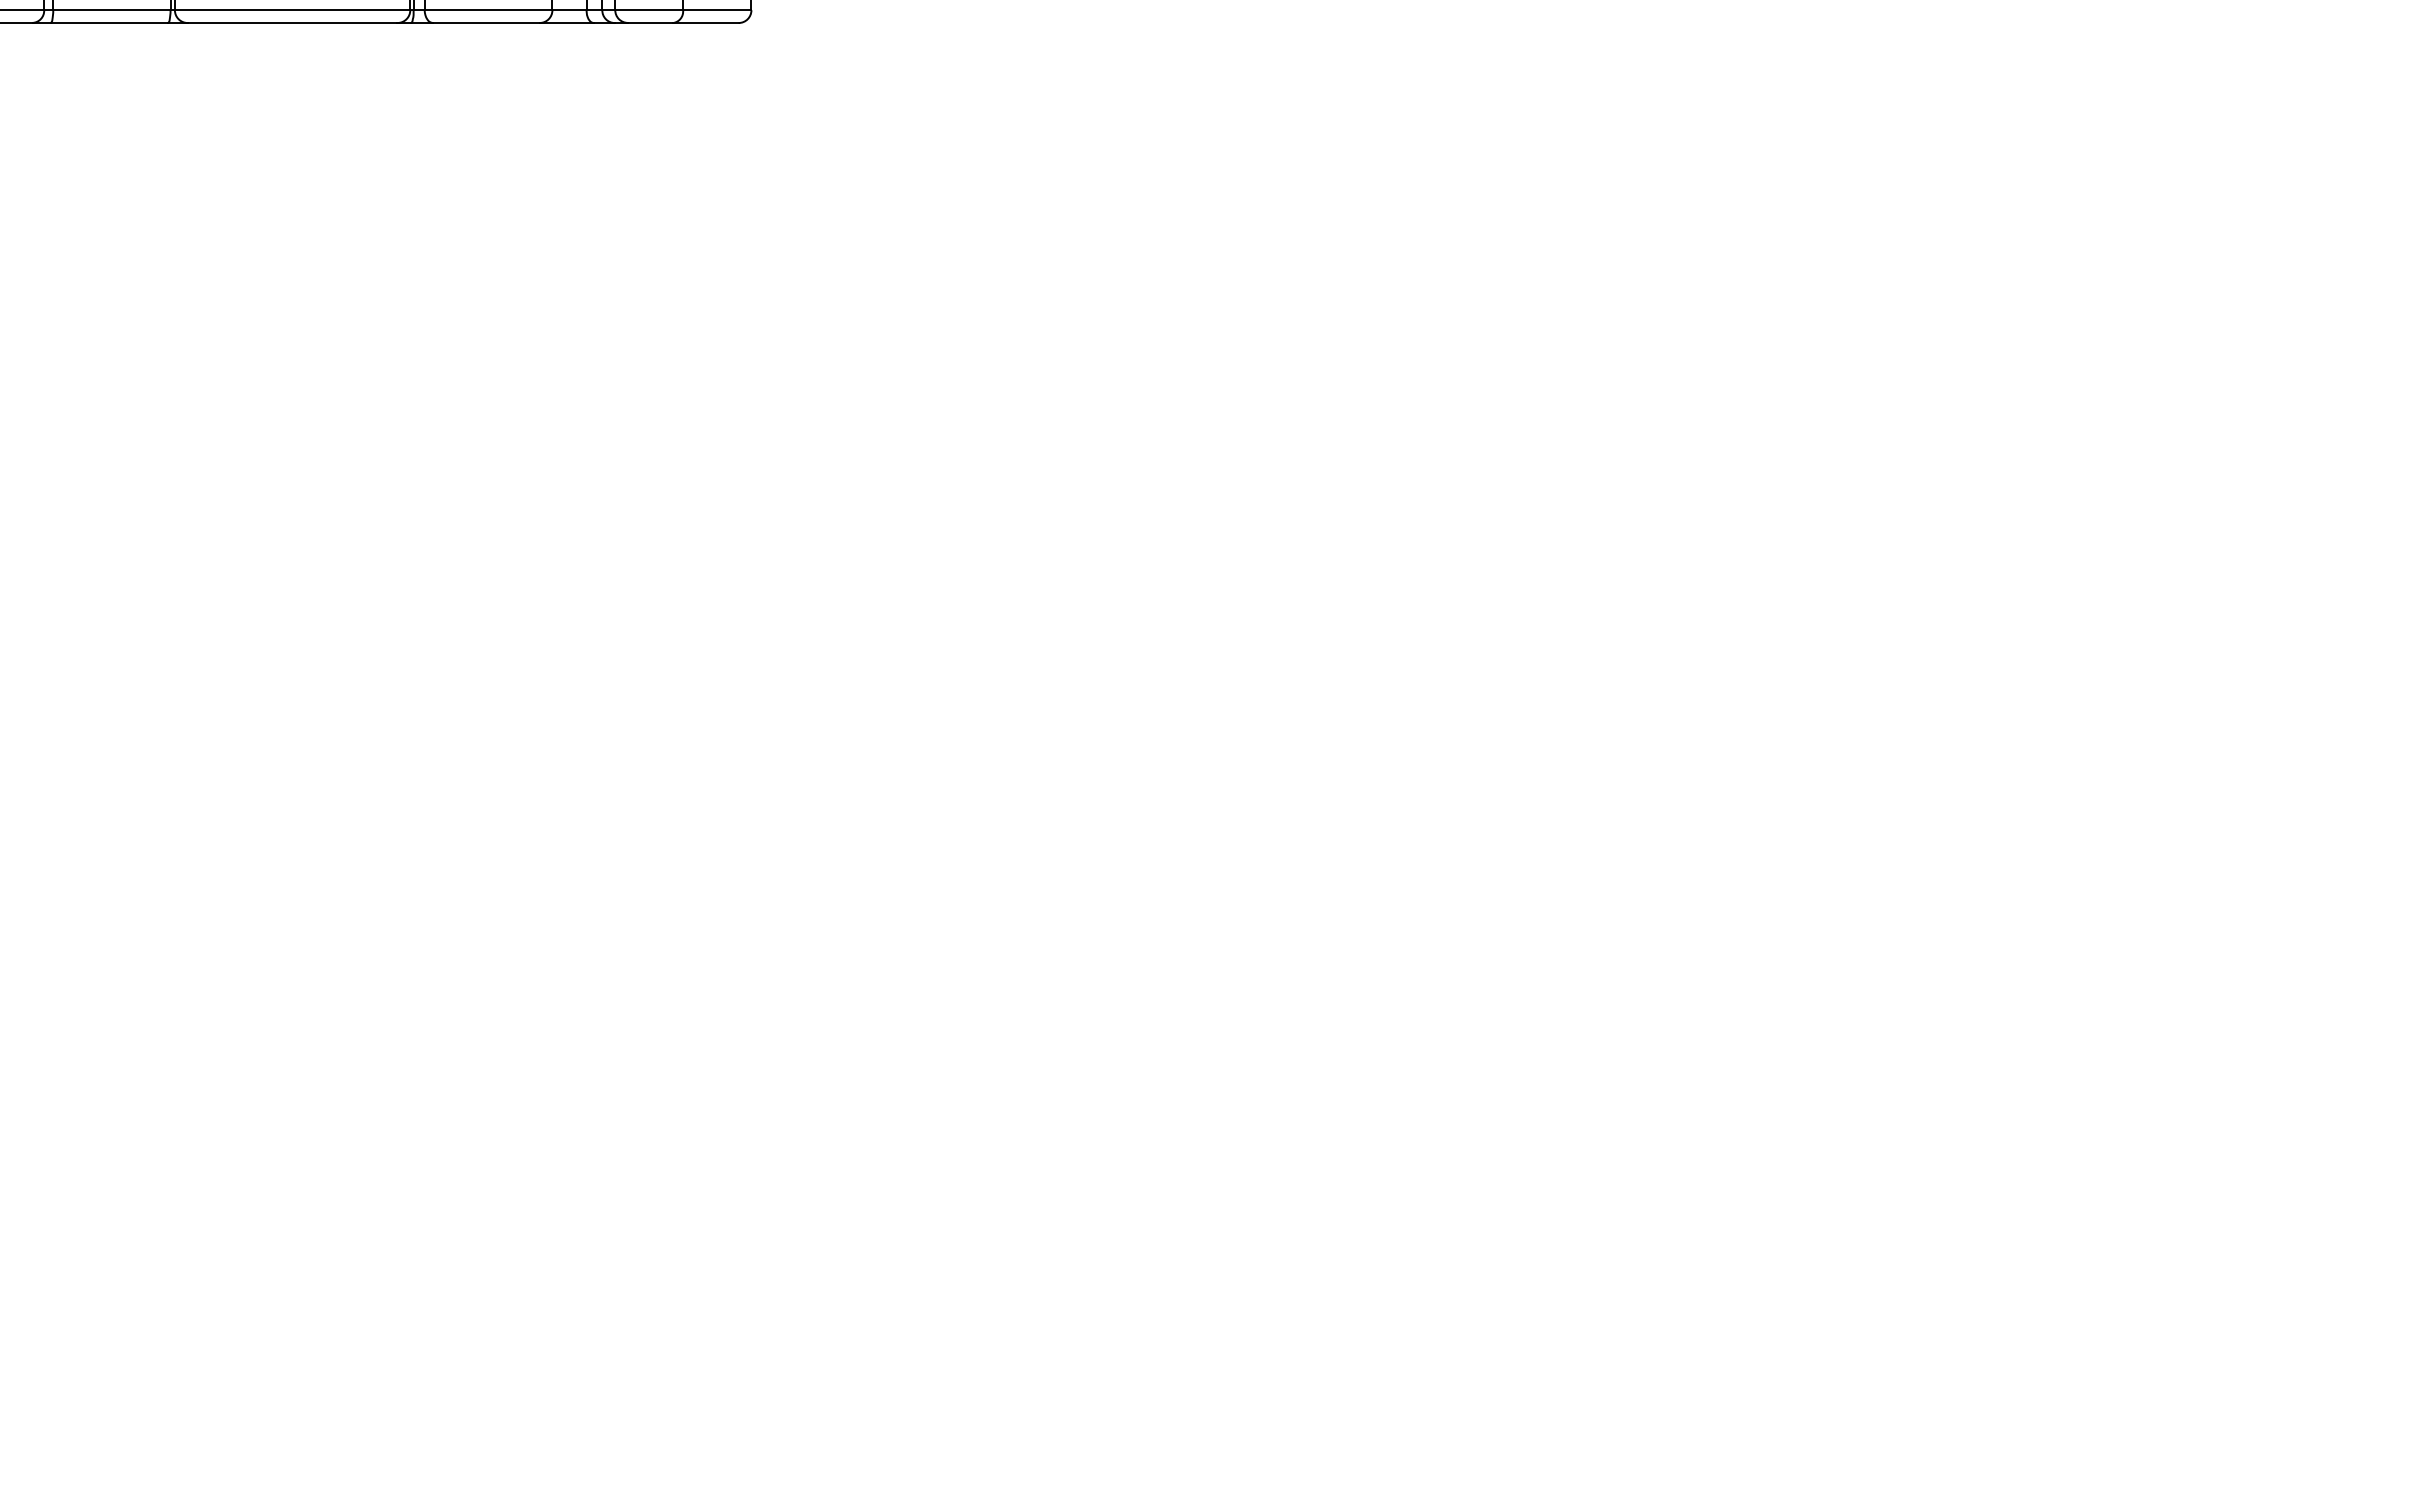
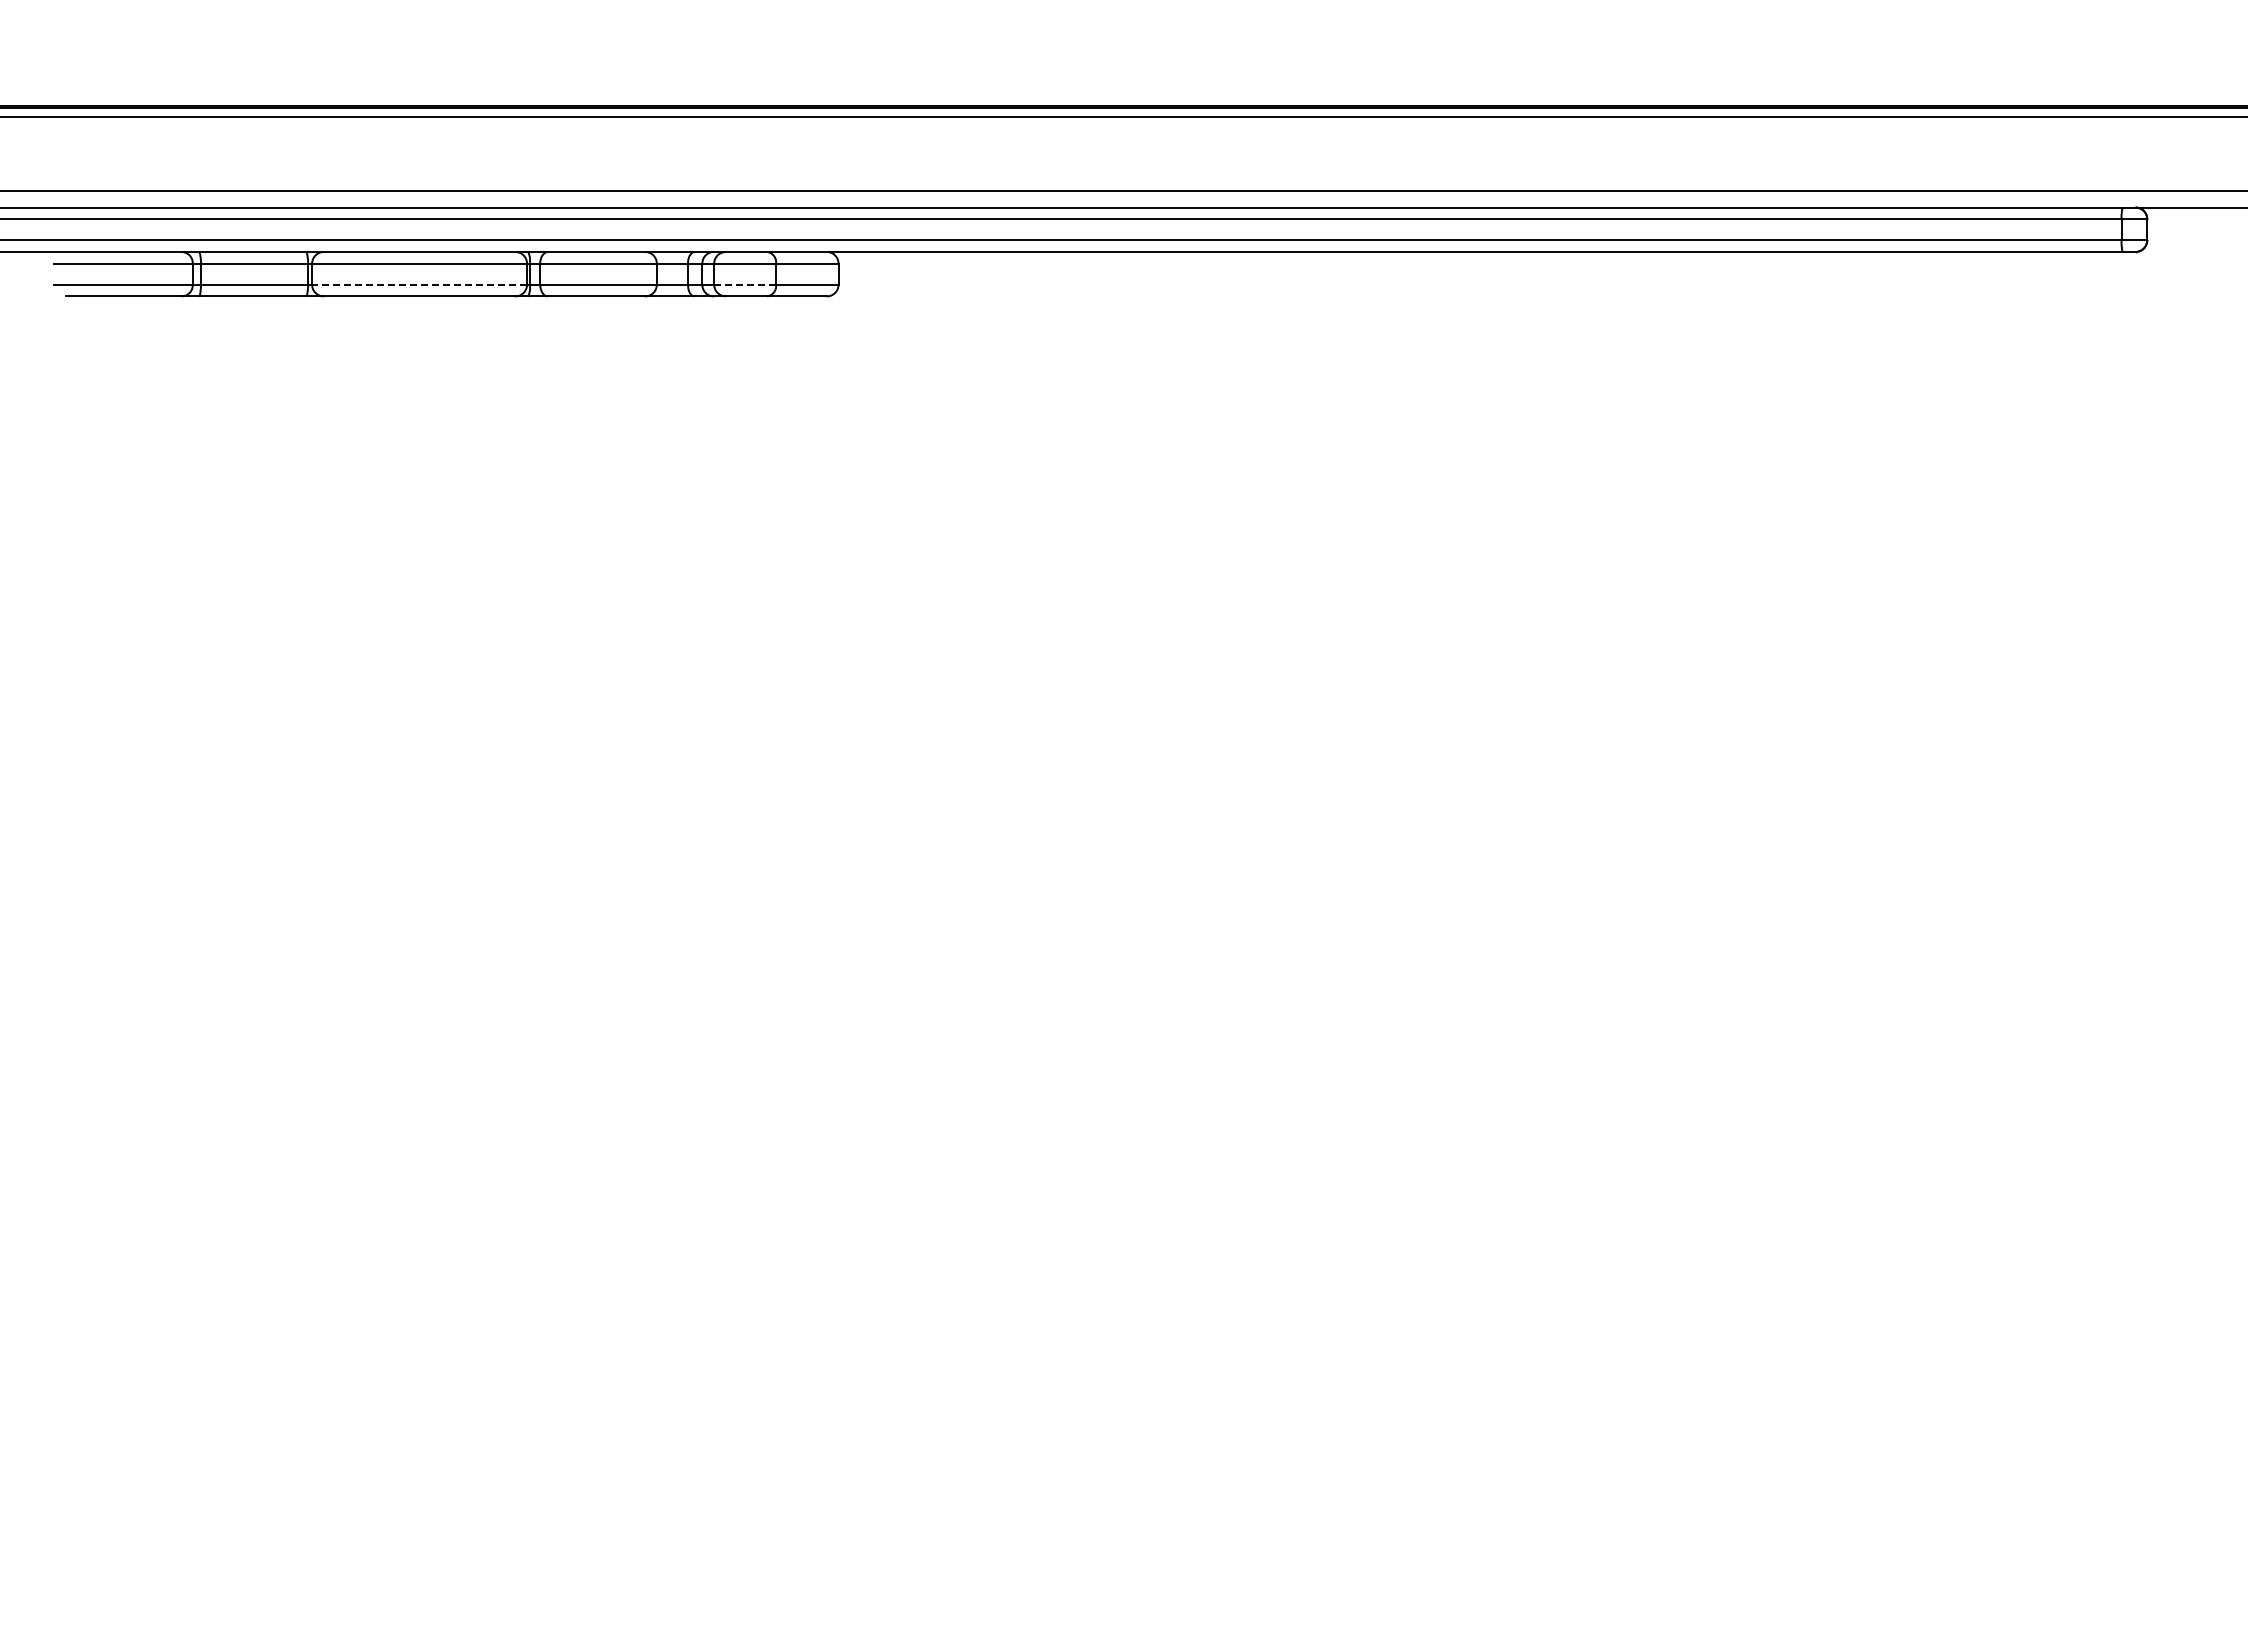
line: (292, 9) -> (419, 284), solid -> dashed
line: (649, 9) -> (745, 284), solid -> dashed

